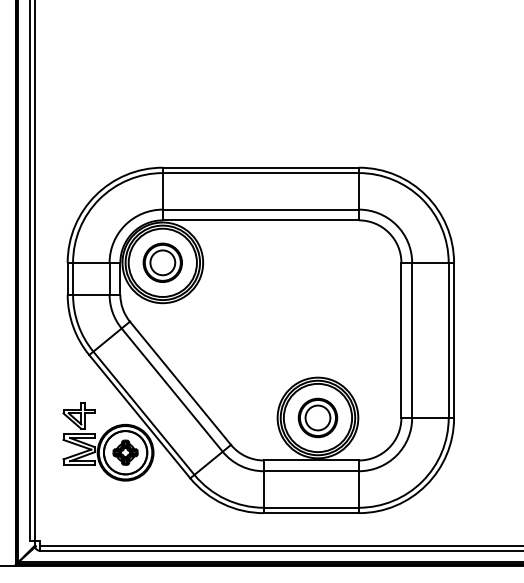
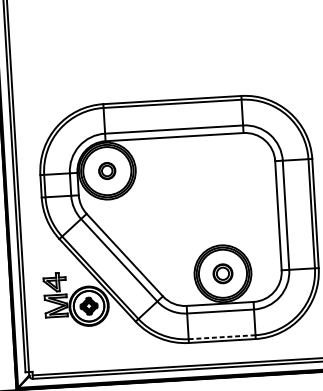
part: (162, 262) -> (107, 170), size x0.6
part: (317, 417) -> (222, 273), size x0.7
line: (311, 507) -> (222, 337), solid -> dashed

